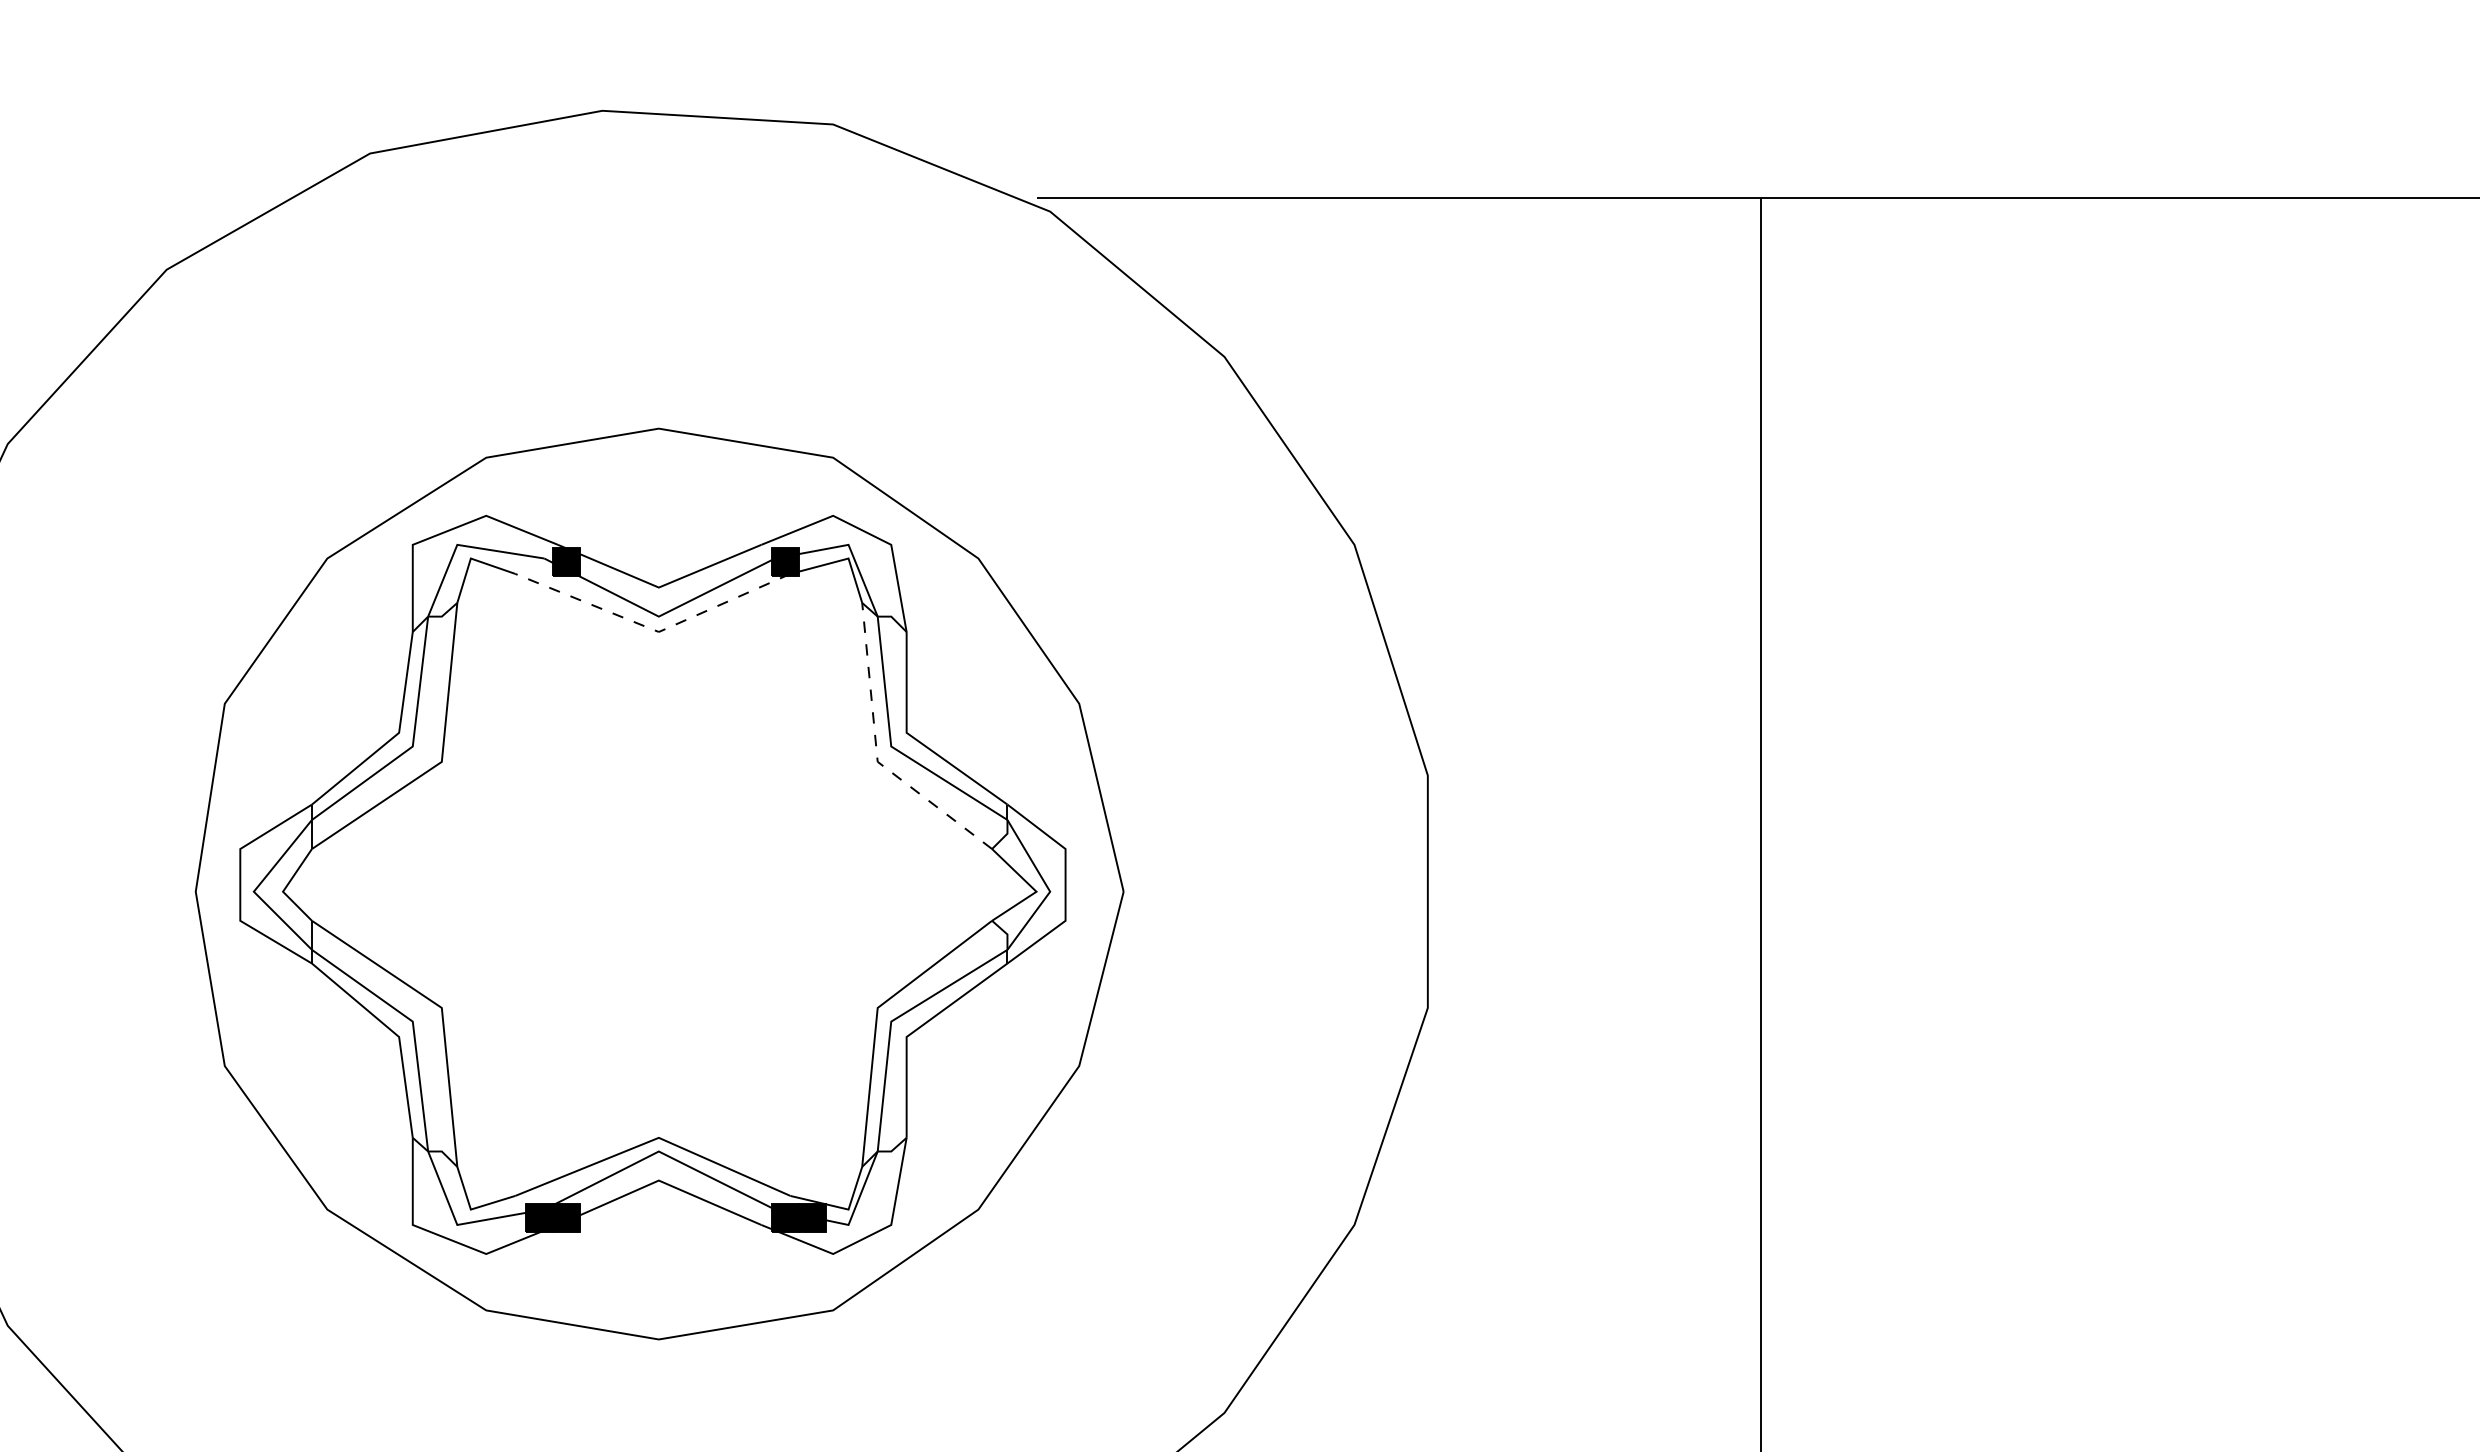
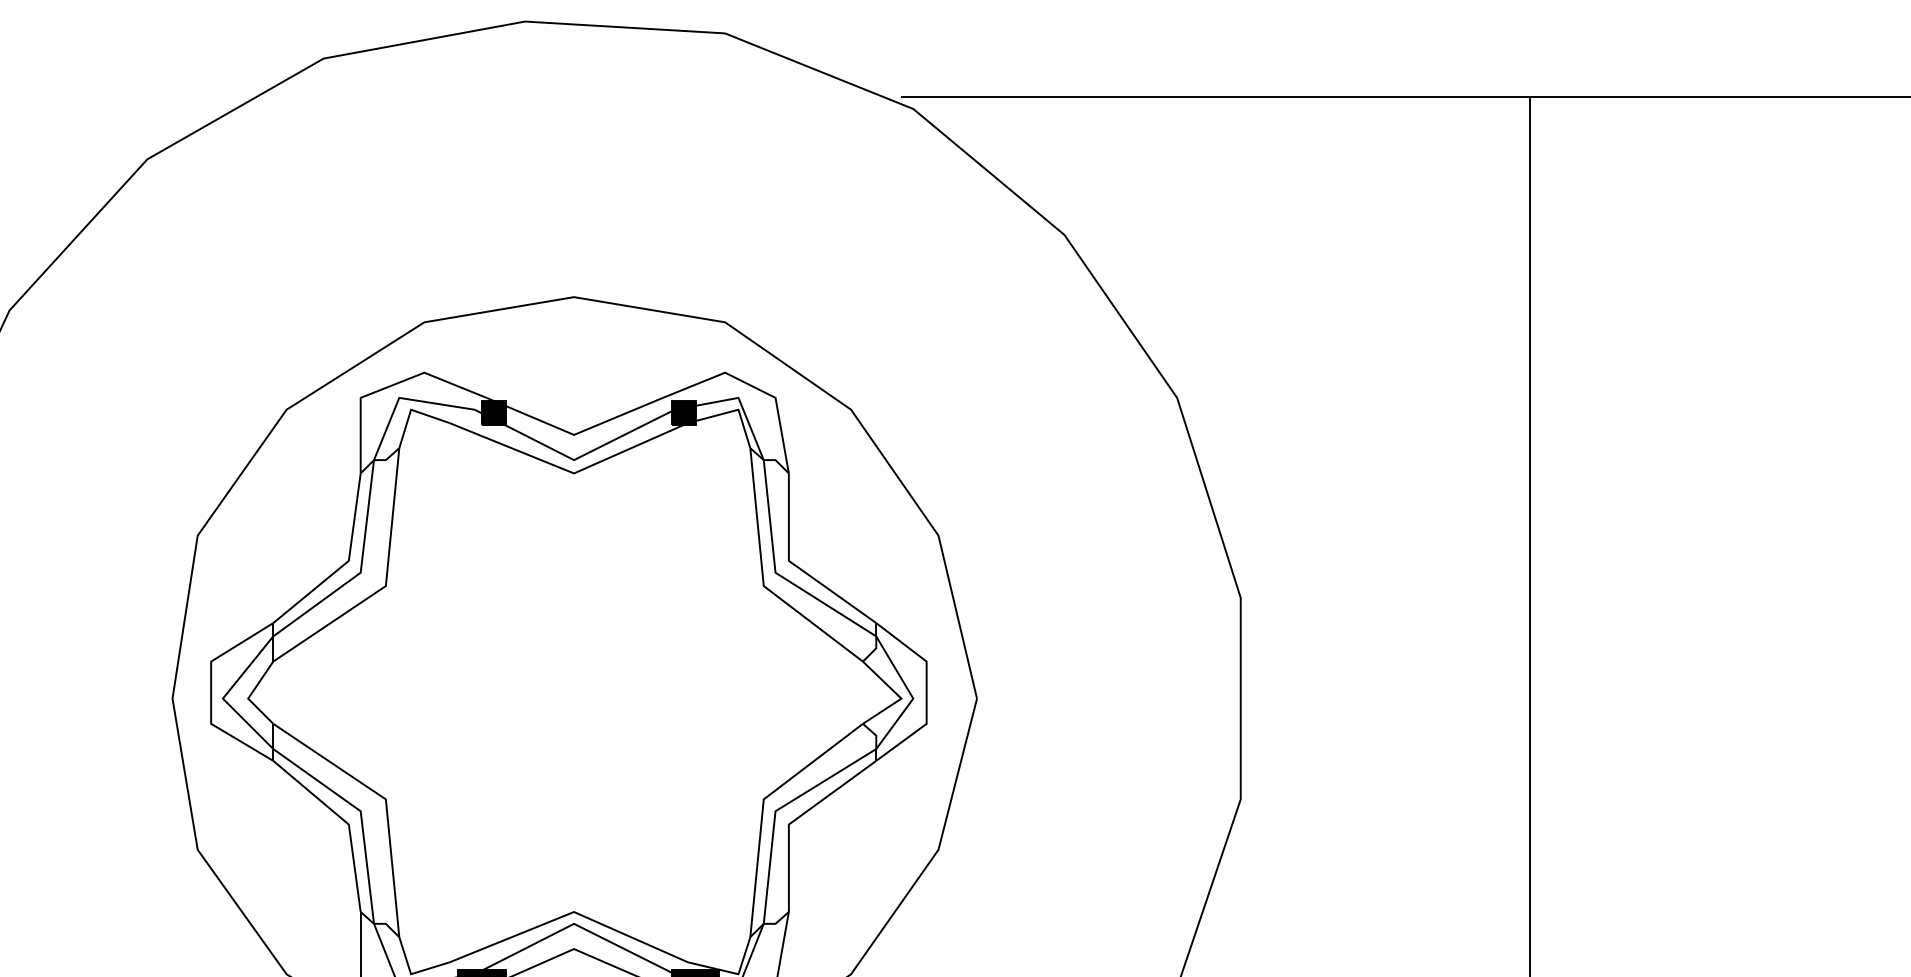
line: (654, 630) -> (570, 472), dashed -> solid
line: (876, 753) -> (762, 578), dashed -> solid

